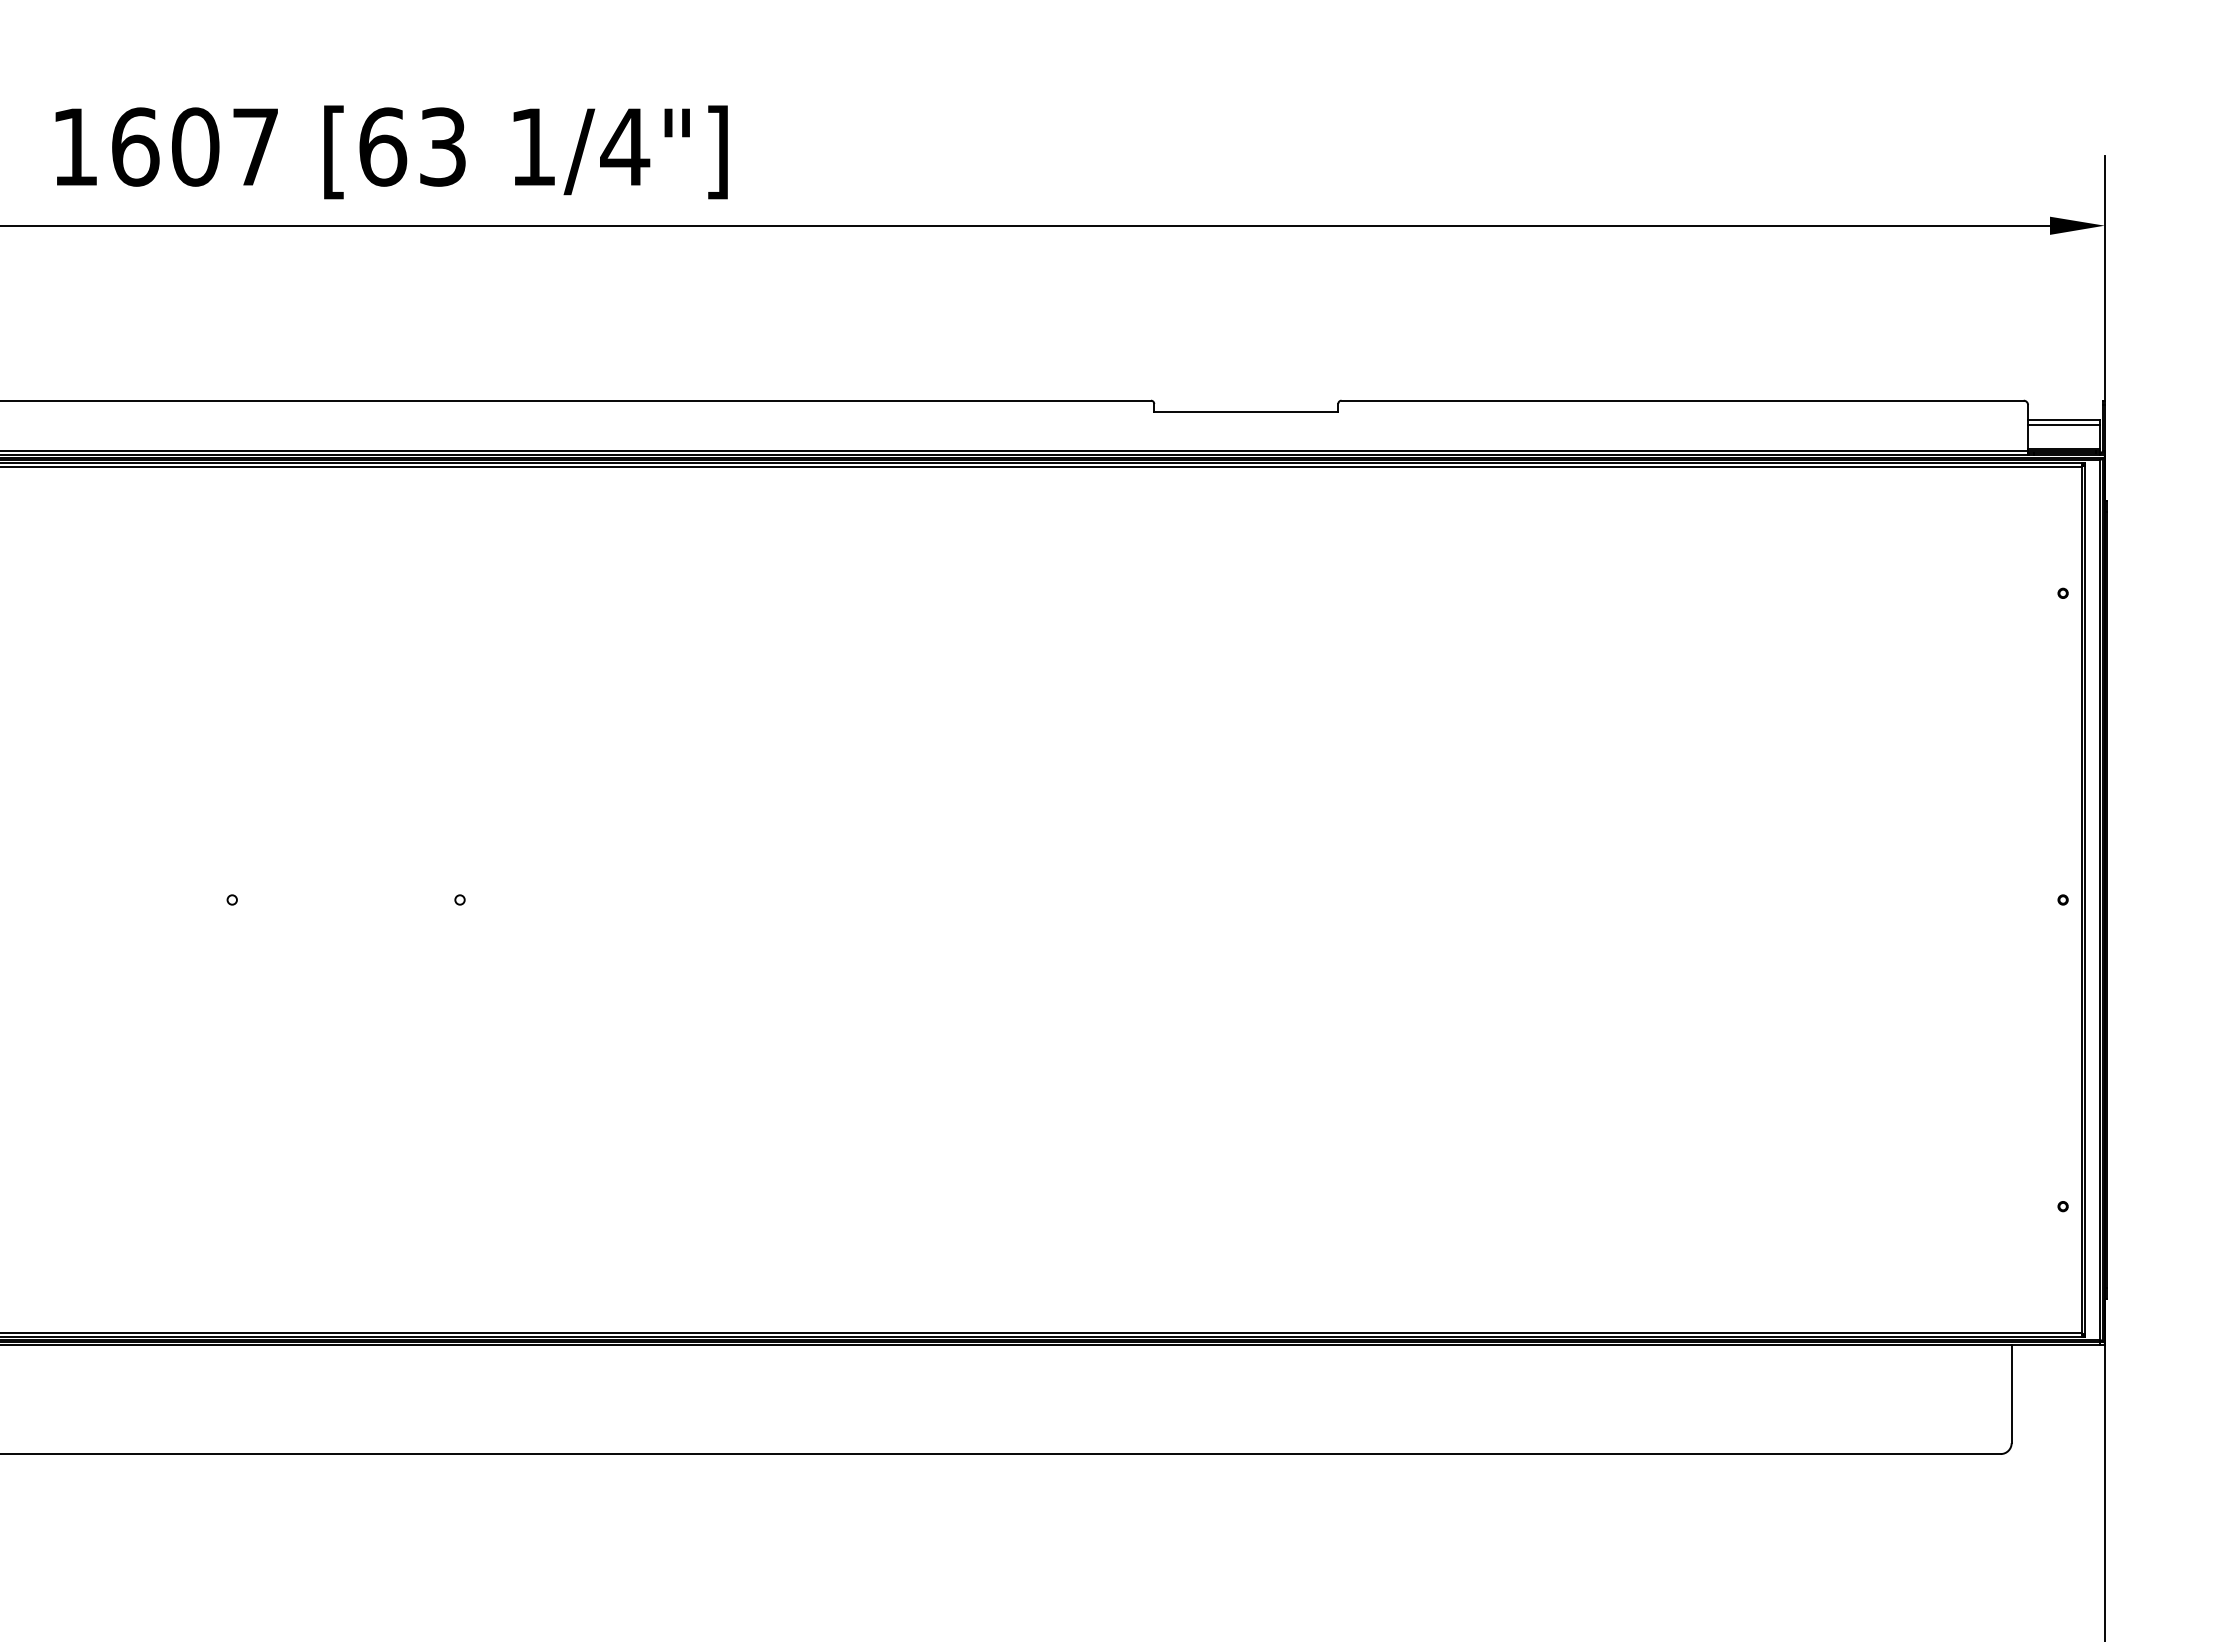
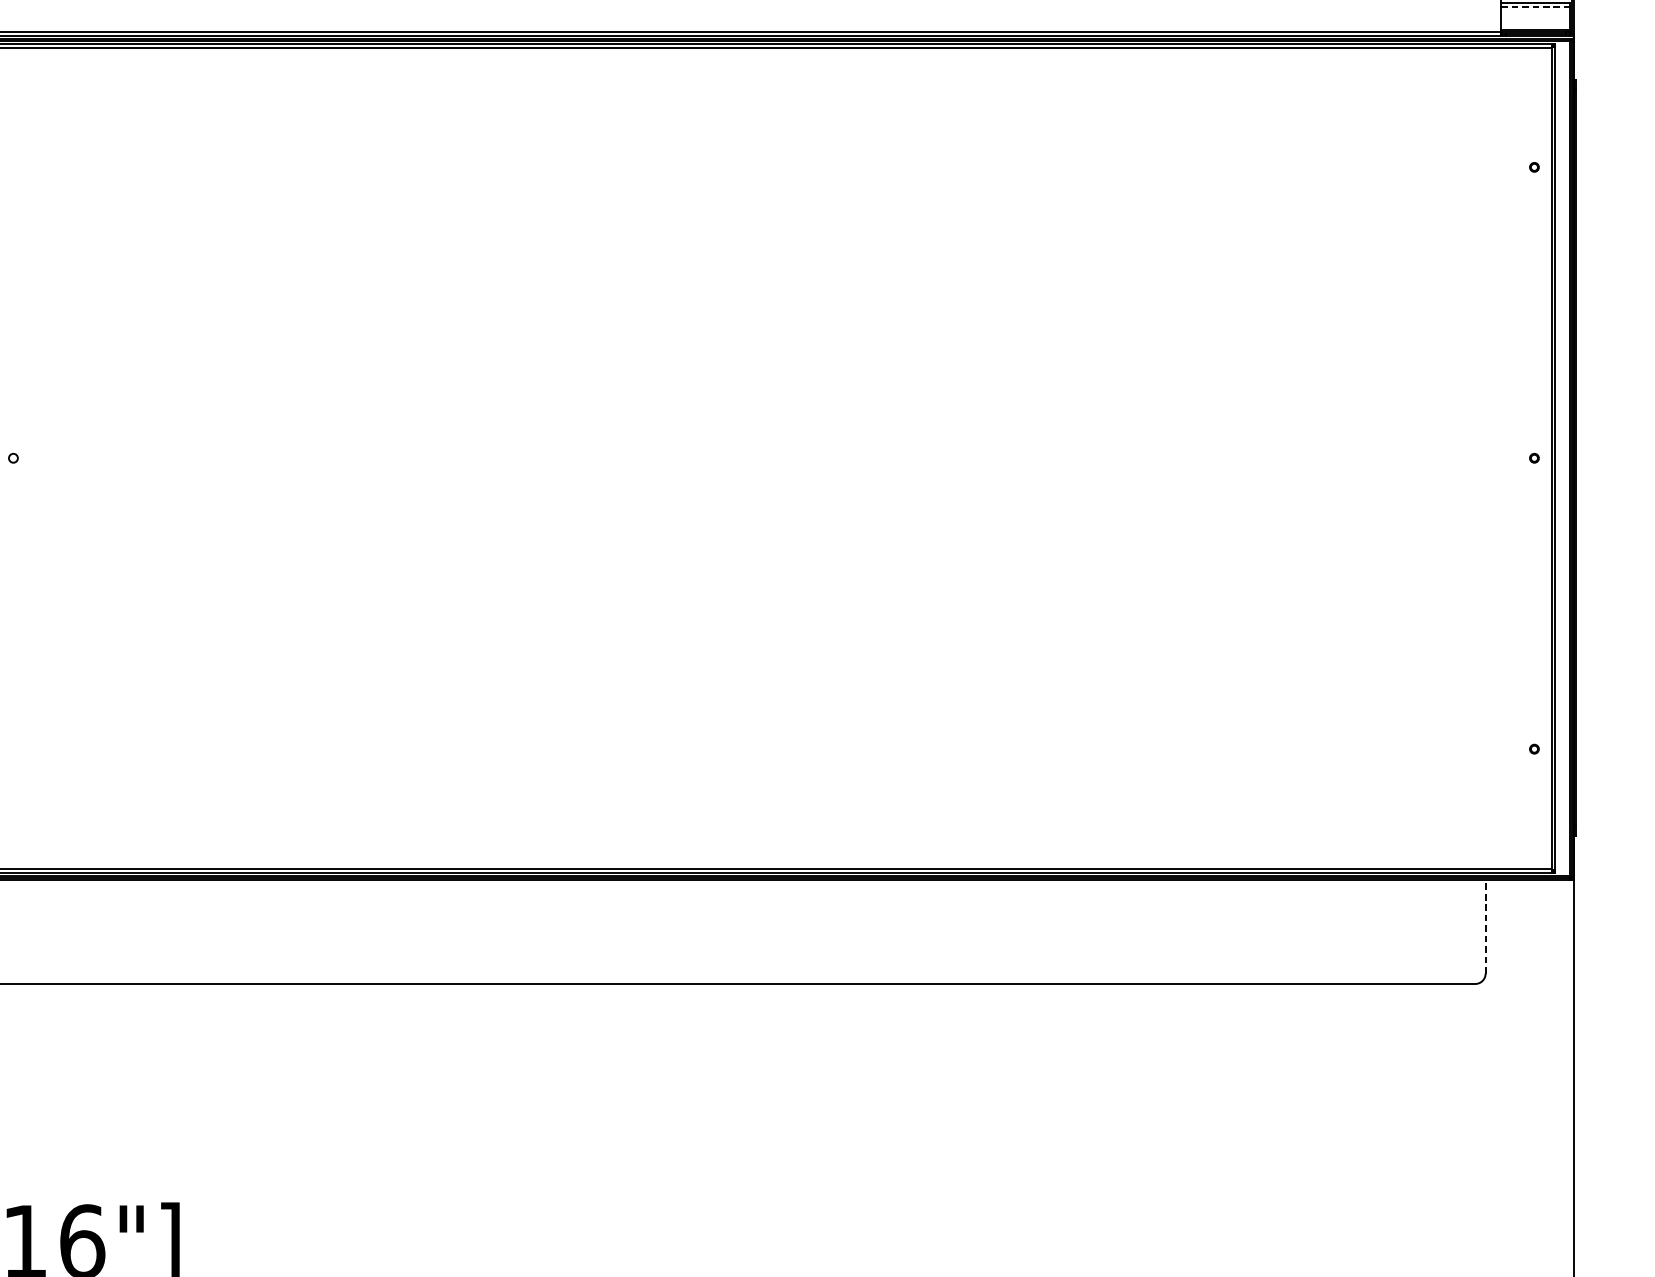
line: (2064, 424) -> (1535, 7), solid -> dashed
line: (2011, 1393) -> (1485, 926), solid -> dashed

